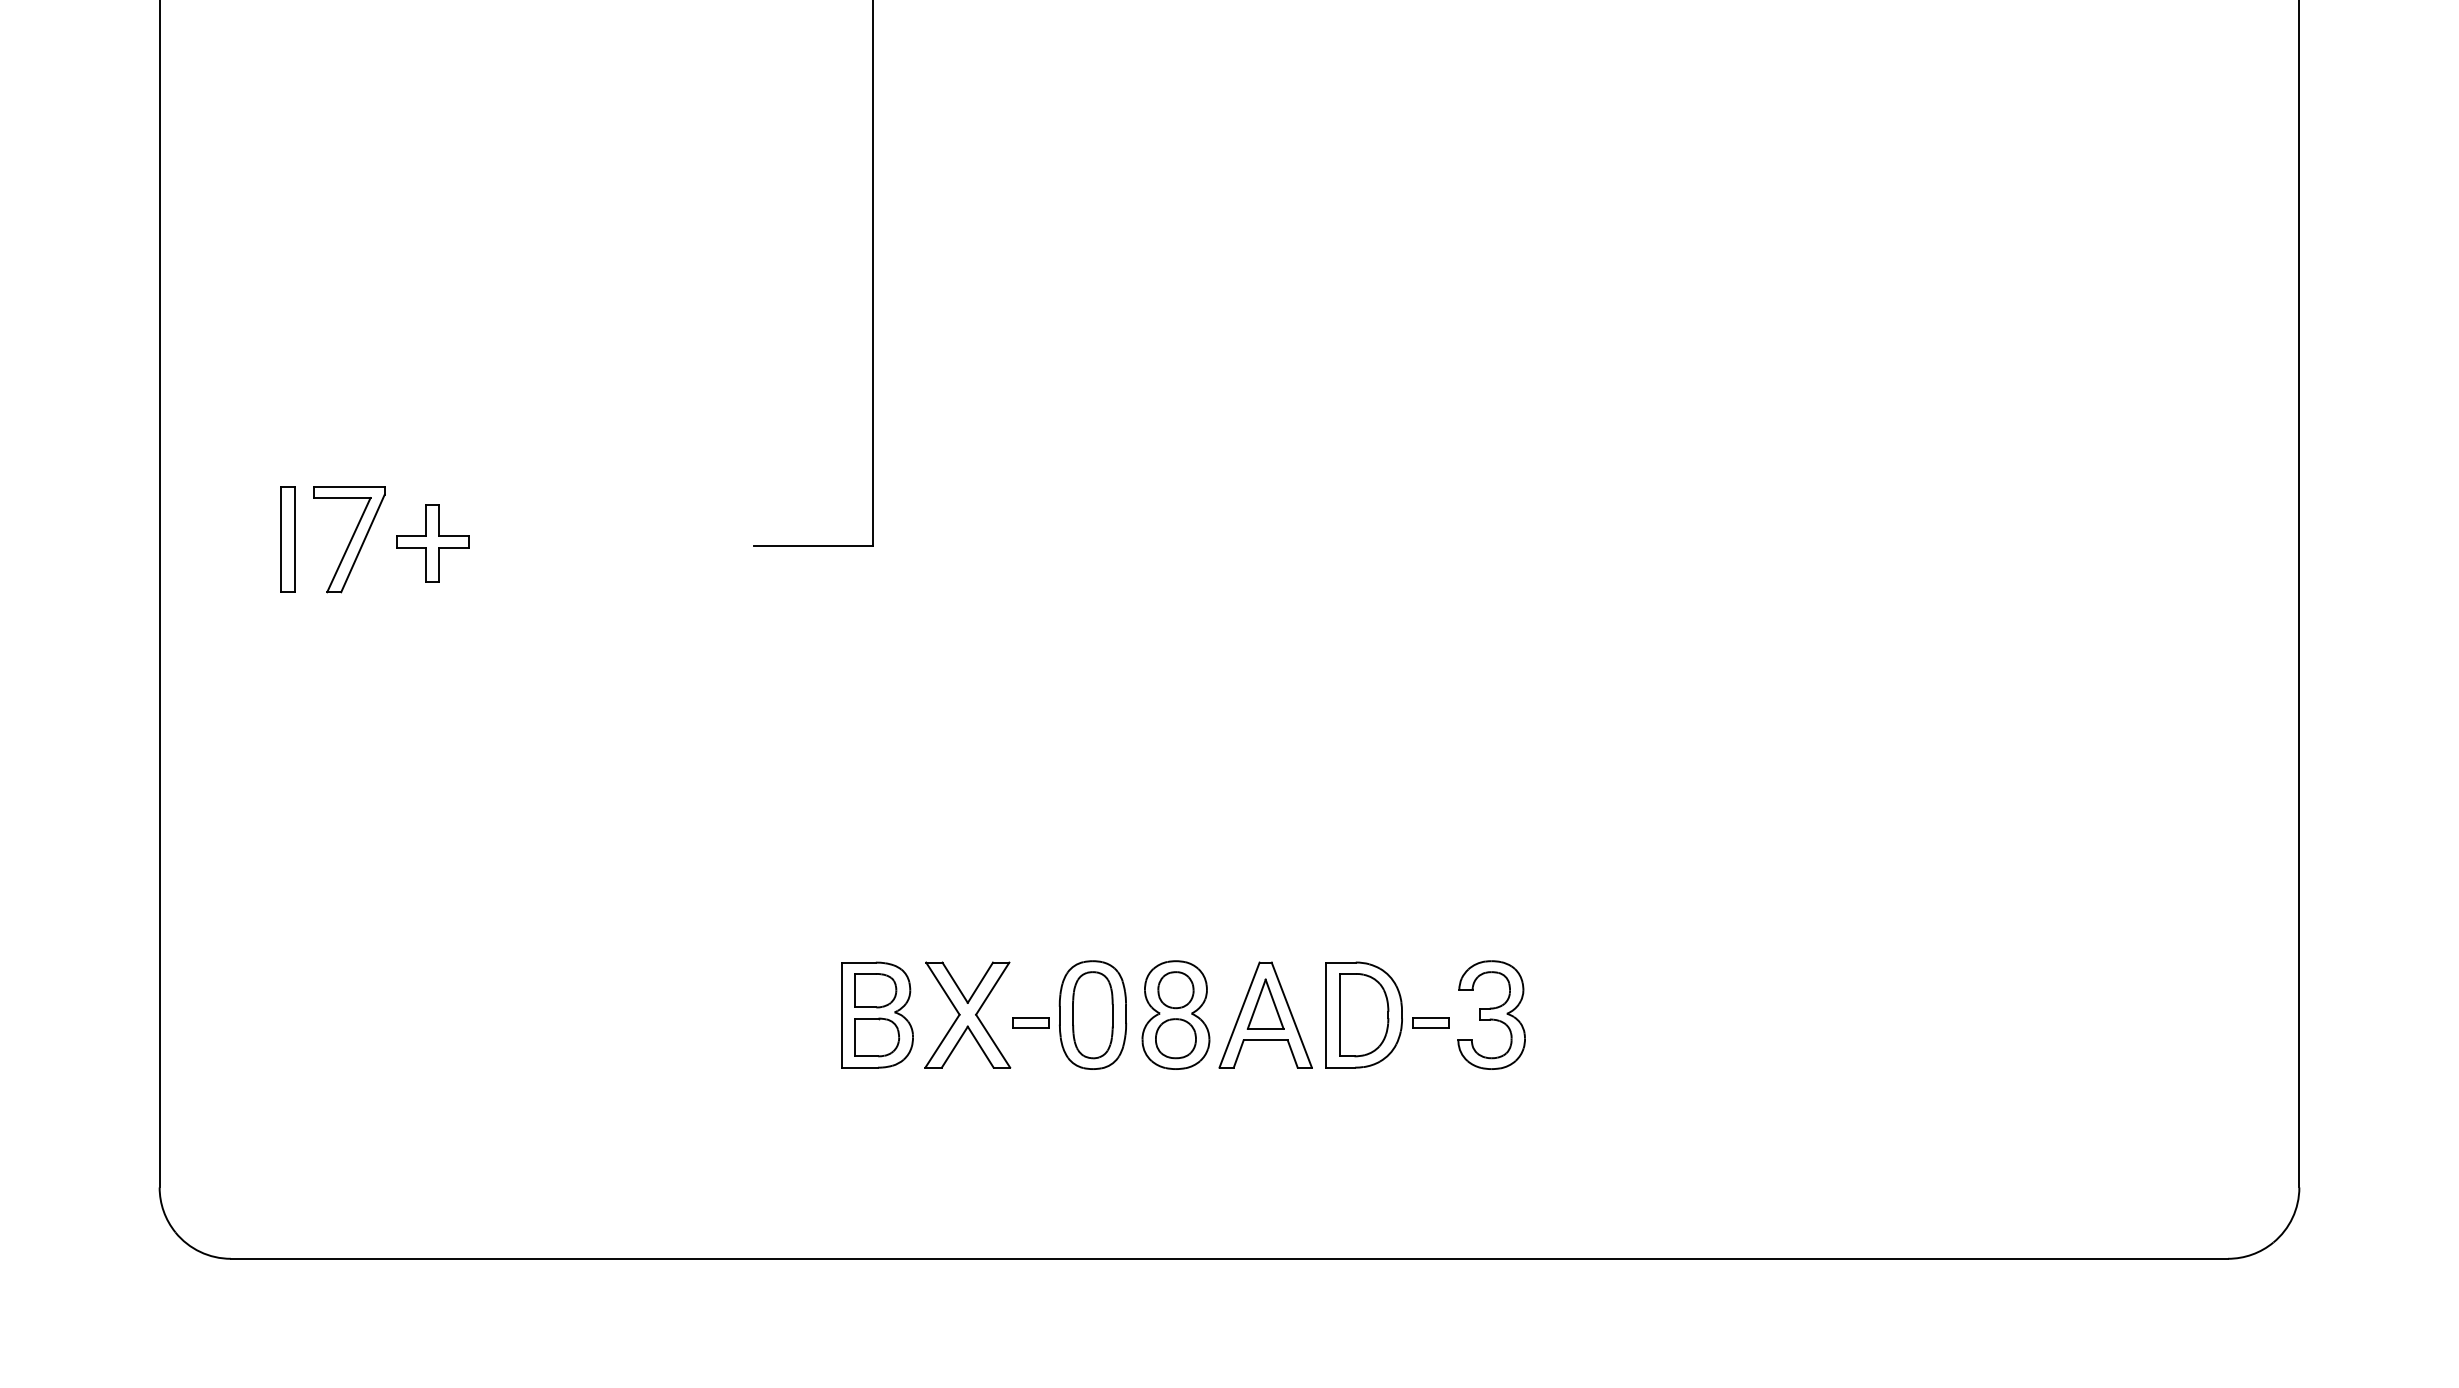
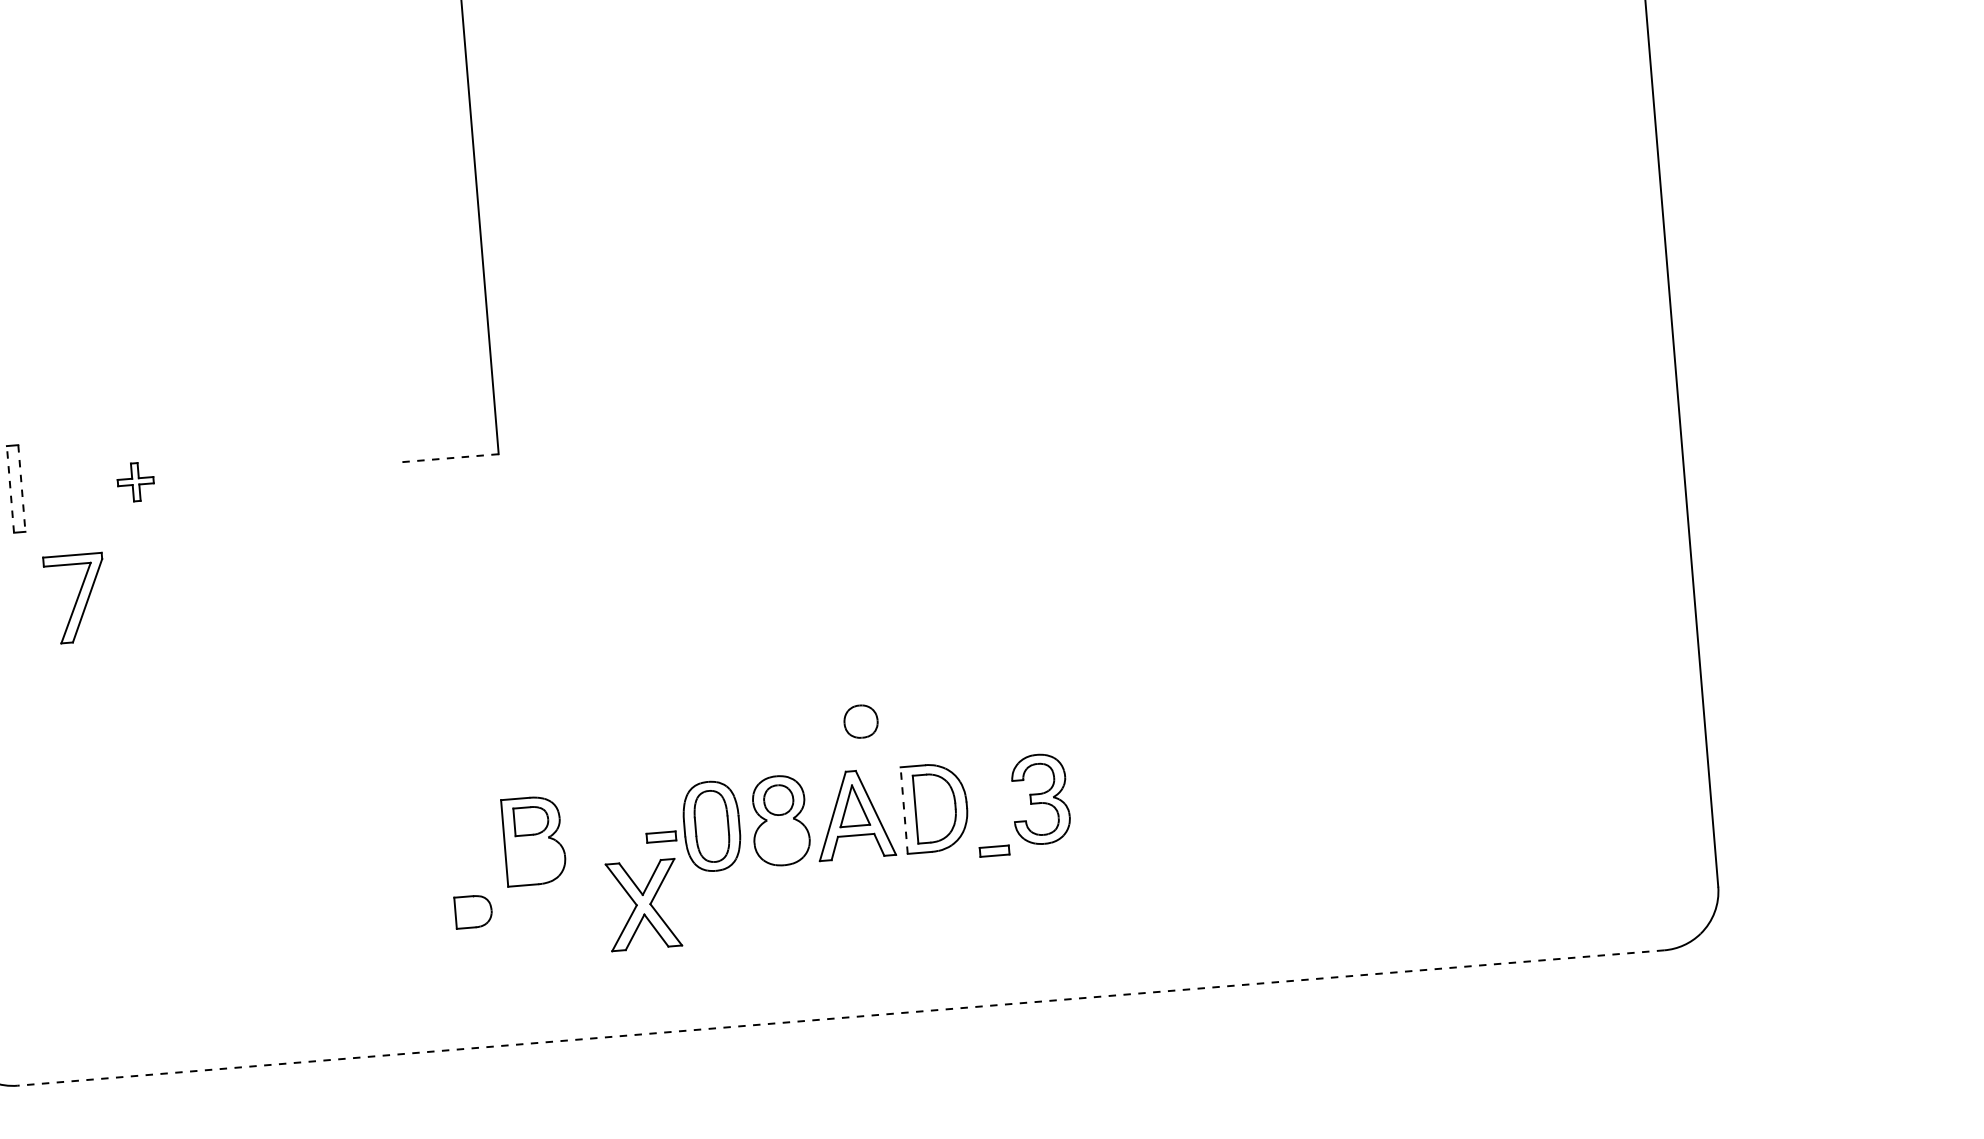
line: (281, 539) -> (10, 489), solid -> dashed
line: (294, 539) -> (21, 488), solid -> dashed
part: (349, 539) -> (76, 598), moved
part: (432, 543) -> (135, 482), size x0.6
line: (812, 545) -> (448, 458), solid -> dashed
part: (967, 1014) -> (643, 904), moved
line: (1326, 1015) -> (904, 810), solid -> dashed
part: (1430, 1022) -> (994, 850), moved
part: (877, 1037) -> (473, 911), moved
part: (1175, 1038) -> (860, 721), moved
line: (1229, 1258) -> (841, 1017), solid -> dashed

